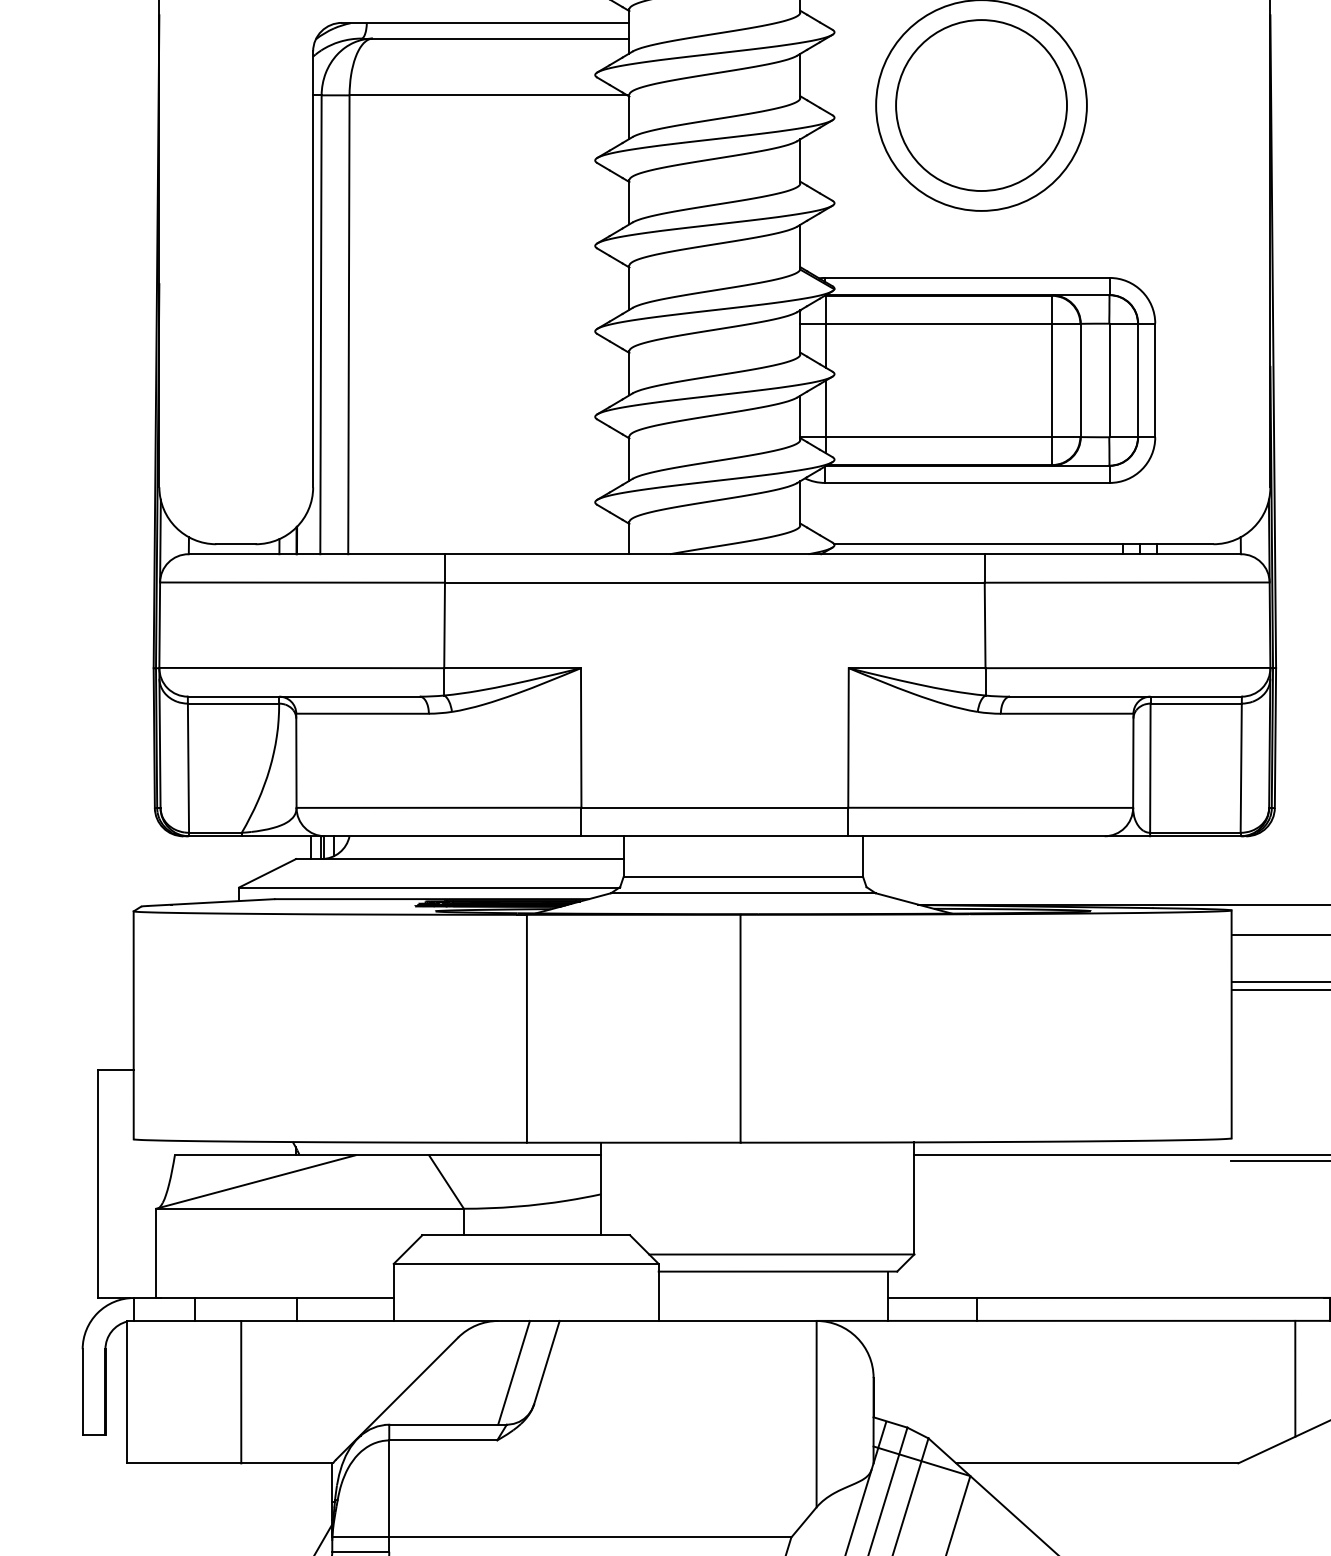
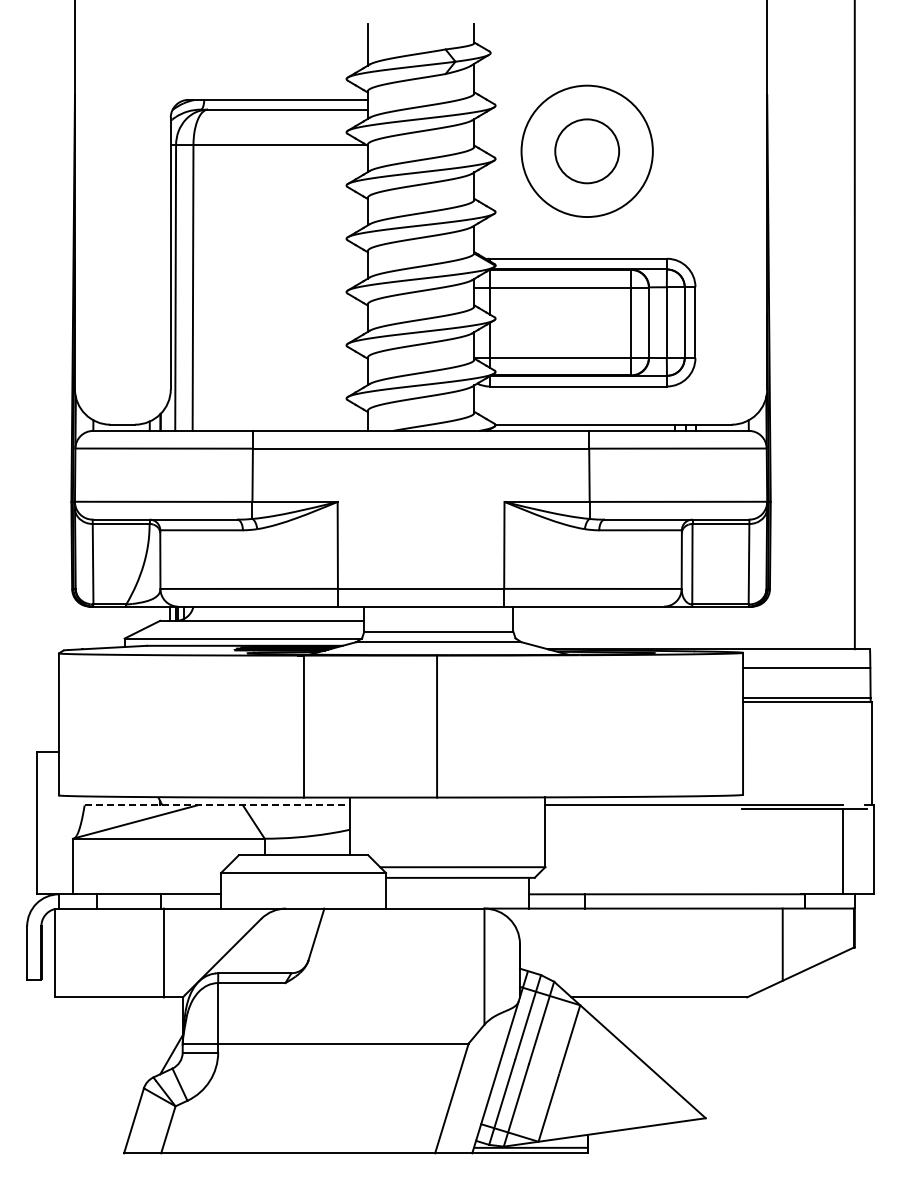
circle: (980, 105) -> (586, 151), size x0.6
line: (388, 1155) -> (217, 805), solid -> dashed
line: (513, 1372) -> (295, 940), removed
line: (240, 1391) -> (163, 952), moved

